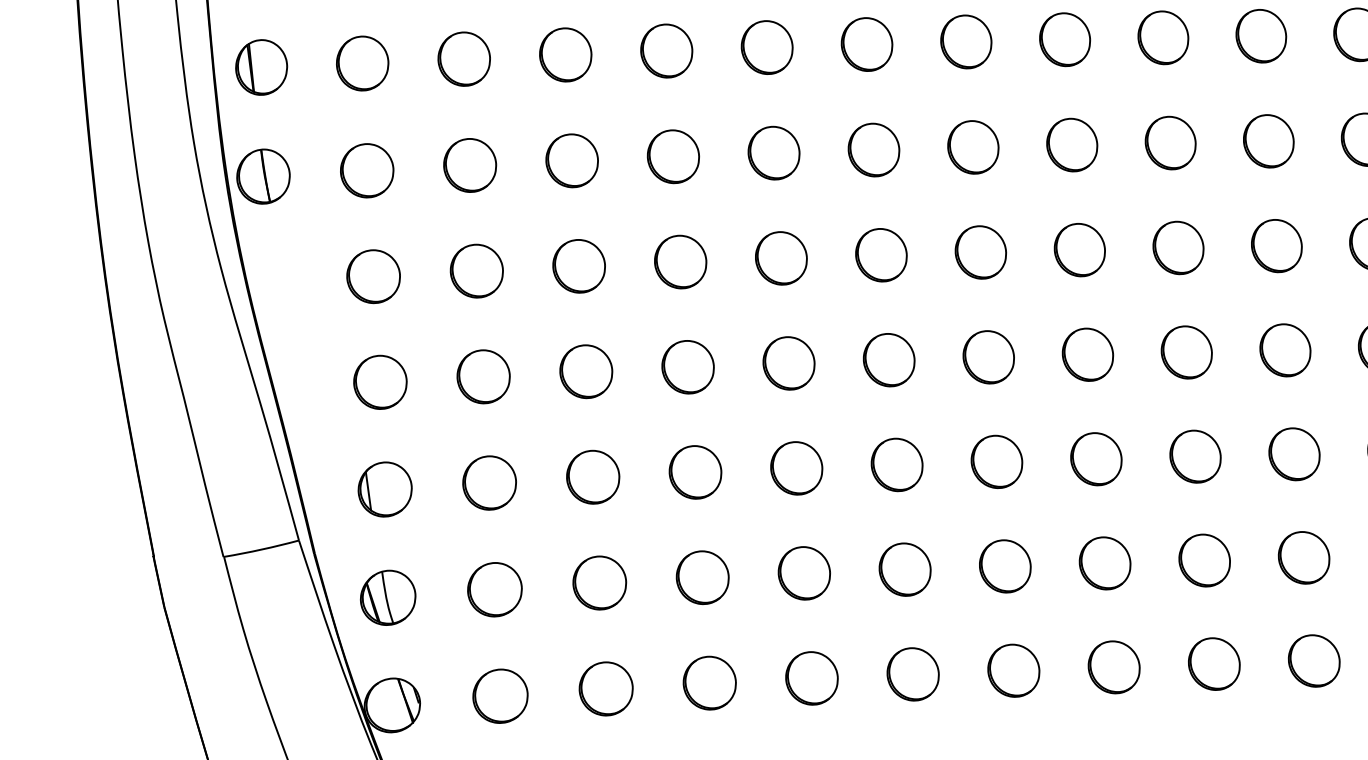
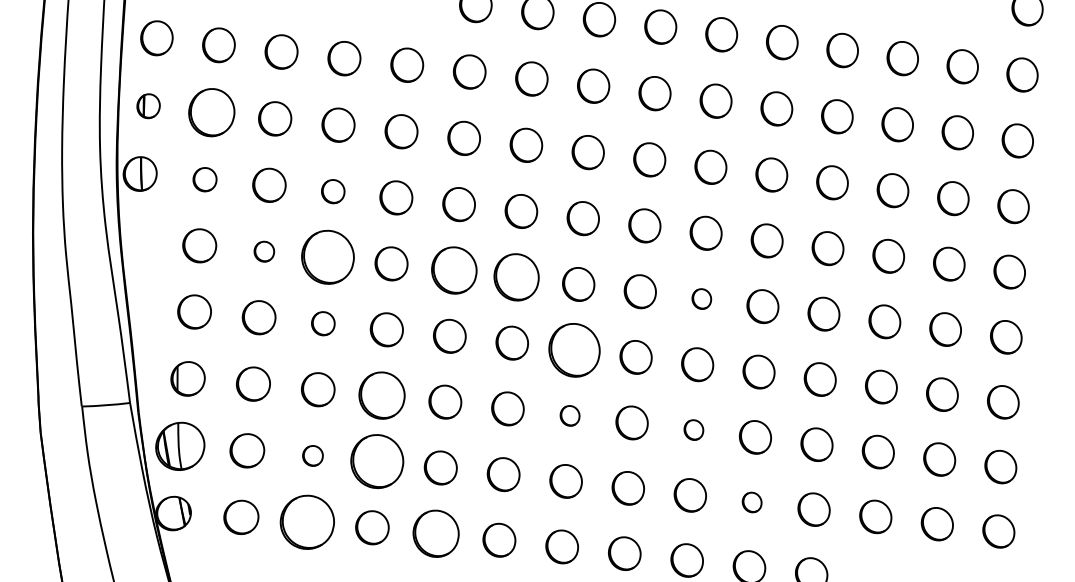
part: (362, 63) -> (211, 112), size x1.4
part: (261, 68) -> (148, 106), size x0.7
part: (572, 160) -> (333, 191), size x0.7
part: (366, 170) -> (204, 179), size x0.7
part: (1178, 247) -> (701, 298), size x0.6
part: (881, 255) -> (516, 277), size x1.4
part: (781, 258) -> (454, 270), size x1.4
part: (579, 266) -> (328, 257), size x1.6
part: (477, 271) -> (264, 251), size x0.6
part: (987, 356) -> (573, 349), size x1.6
part: (586, 371) -> (323, 323), size x0.7
part: (1194, 455) -> (693, 429), size x0.6
part: (995, 461) -> (569, 415), size x0.6
part: (695, 471) -> (382, 395), size x1.4
part: (1302, 558) -> (751, 502), size x0.6
part: (702, 577) -> (377, 461), size x1.6
part: (598, 582) -> (312, 455), size x0.6
part: (388, 597) -> (180, 446), size x1.4
part: (812, 677) -> (436, 533), size x1.4
part: (605, 687) -> (307, 521), size x1.6

